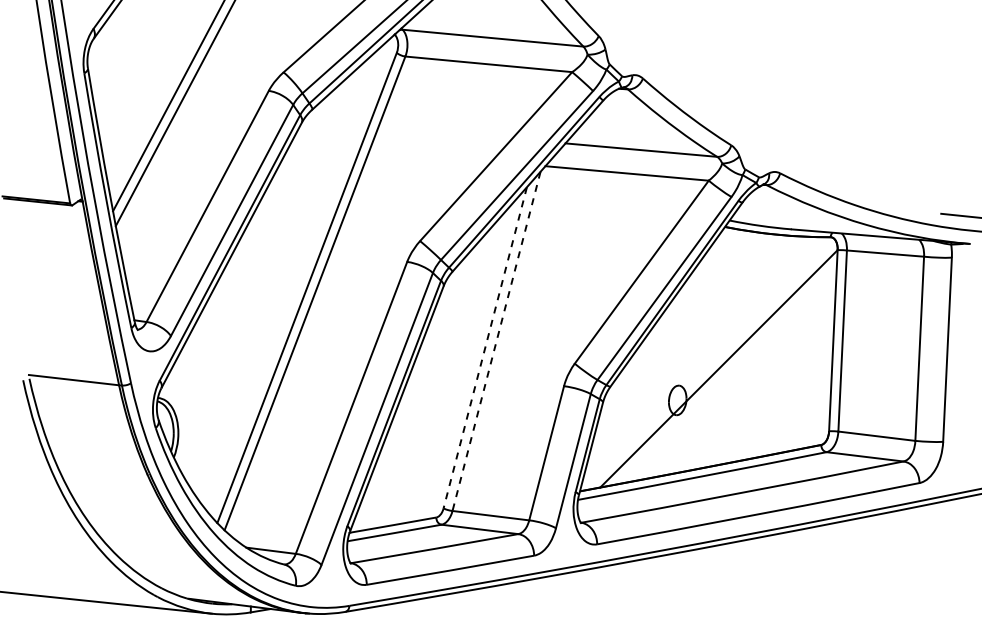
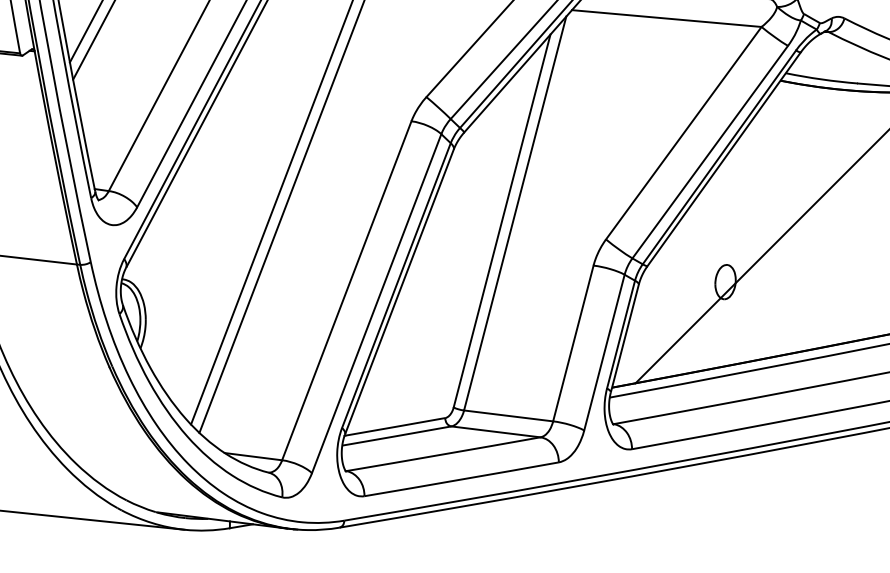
line: (496, 341) -> (515, 213), dashed -> solid
line: (485, 347) -> (502, 220), dashed -> solid

